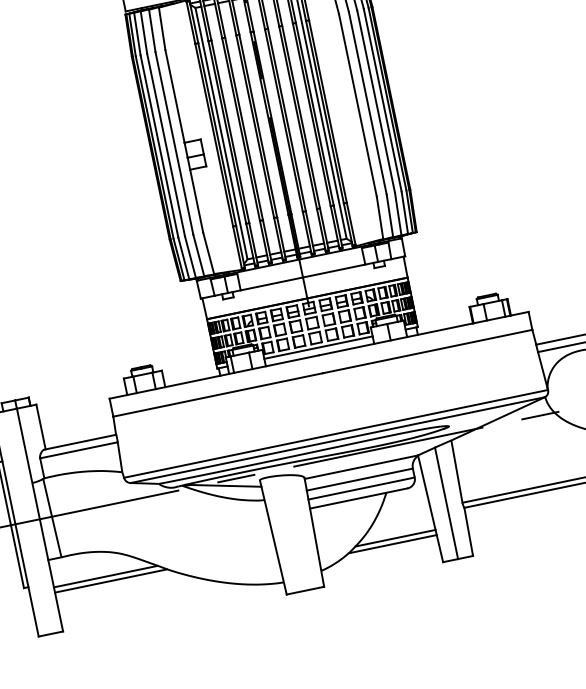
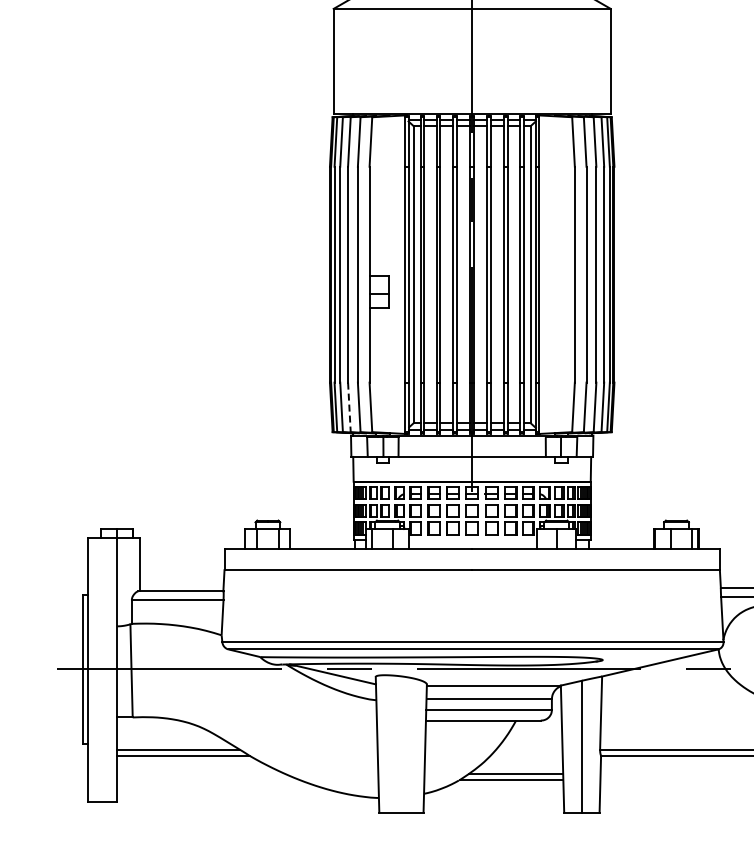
line: (190, 257) -> (349, 407), solid -> dashed
line: (318, 347) -> (473, 540), removed

